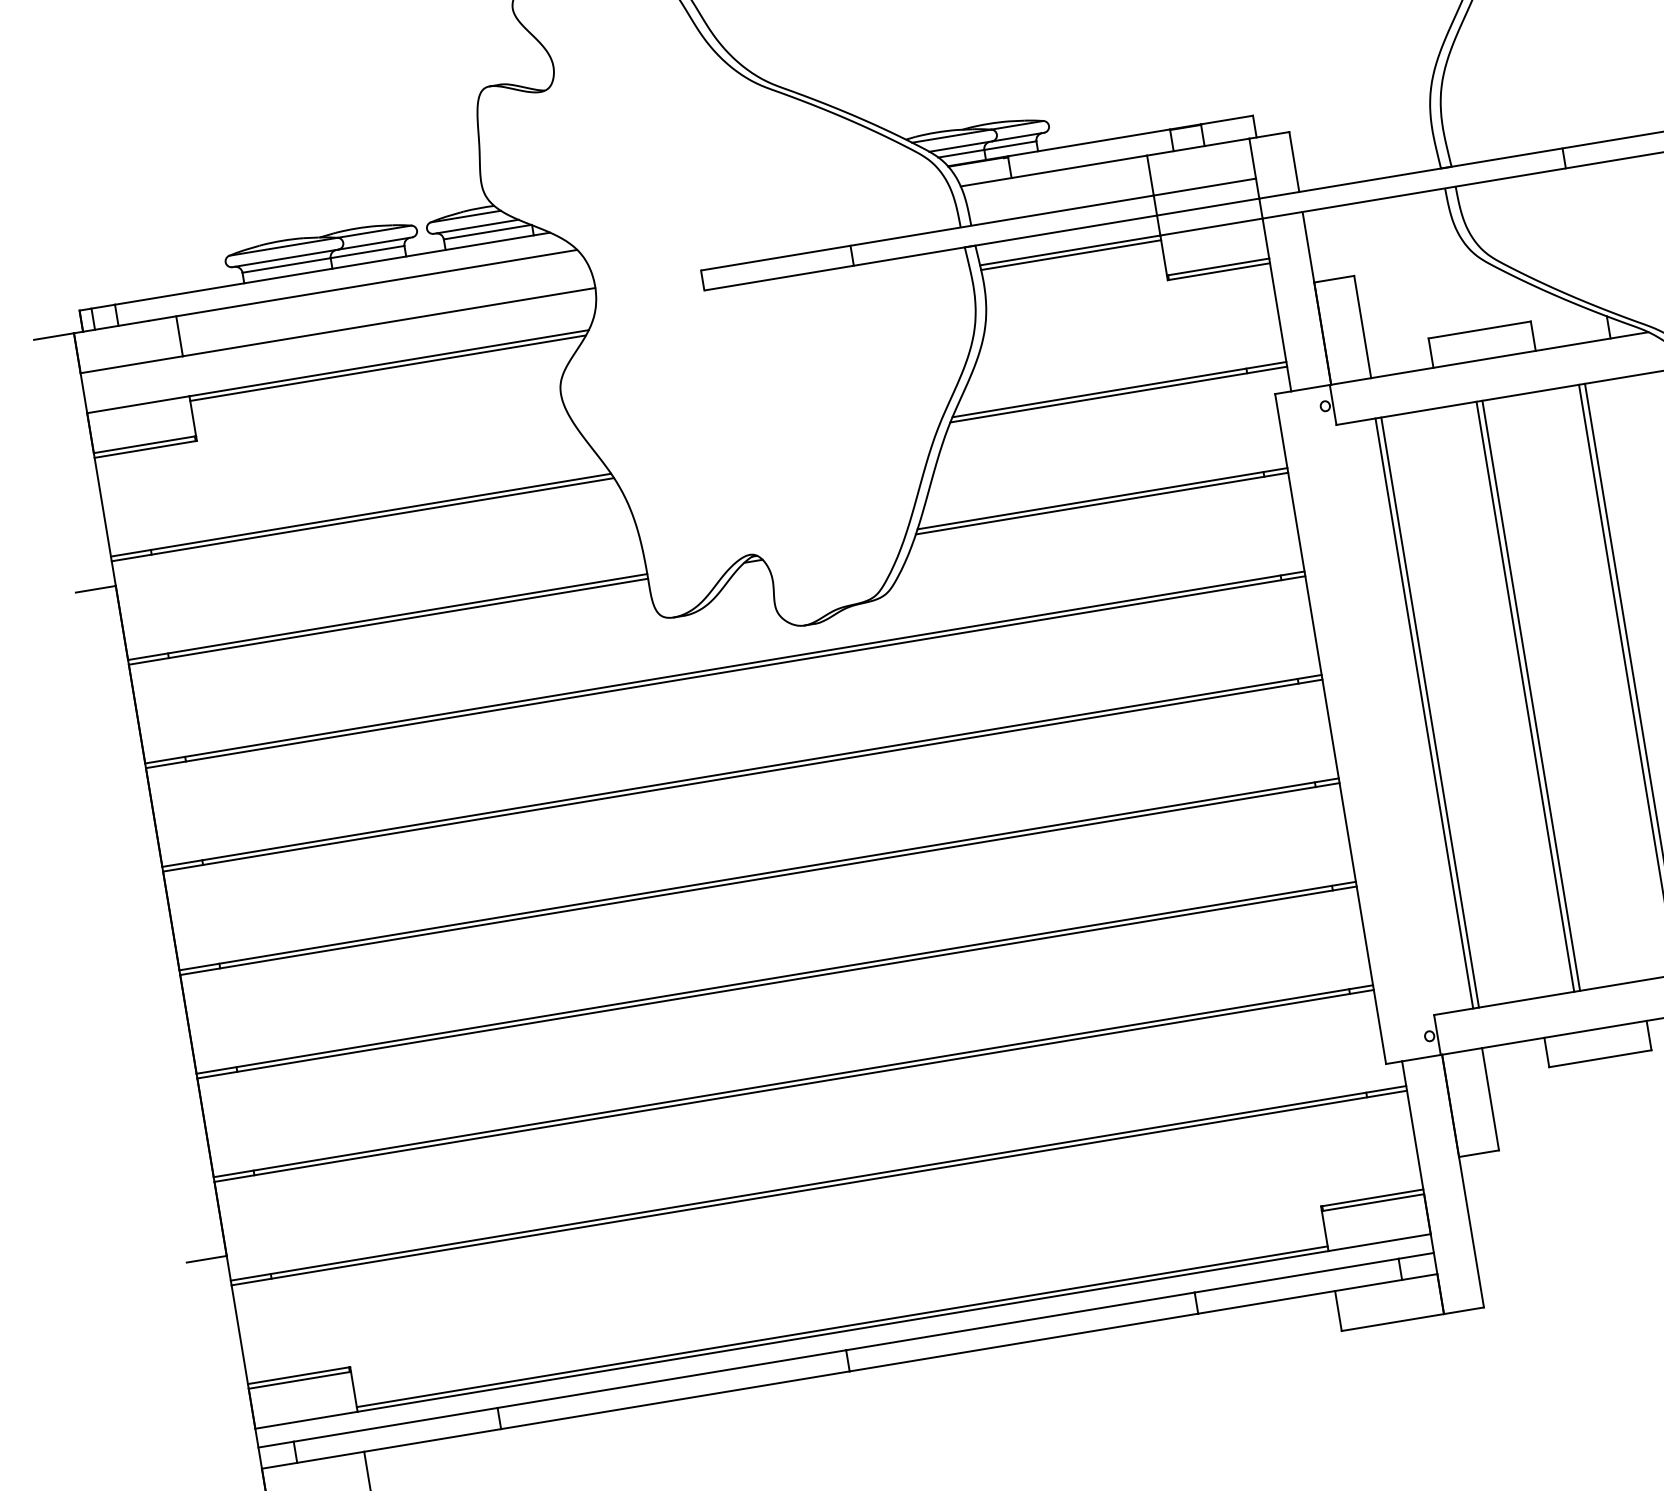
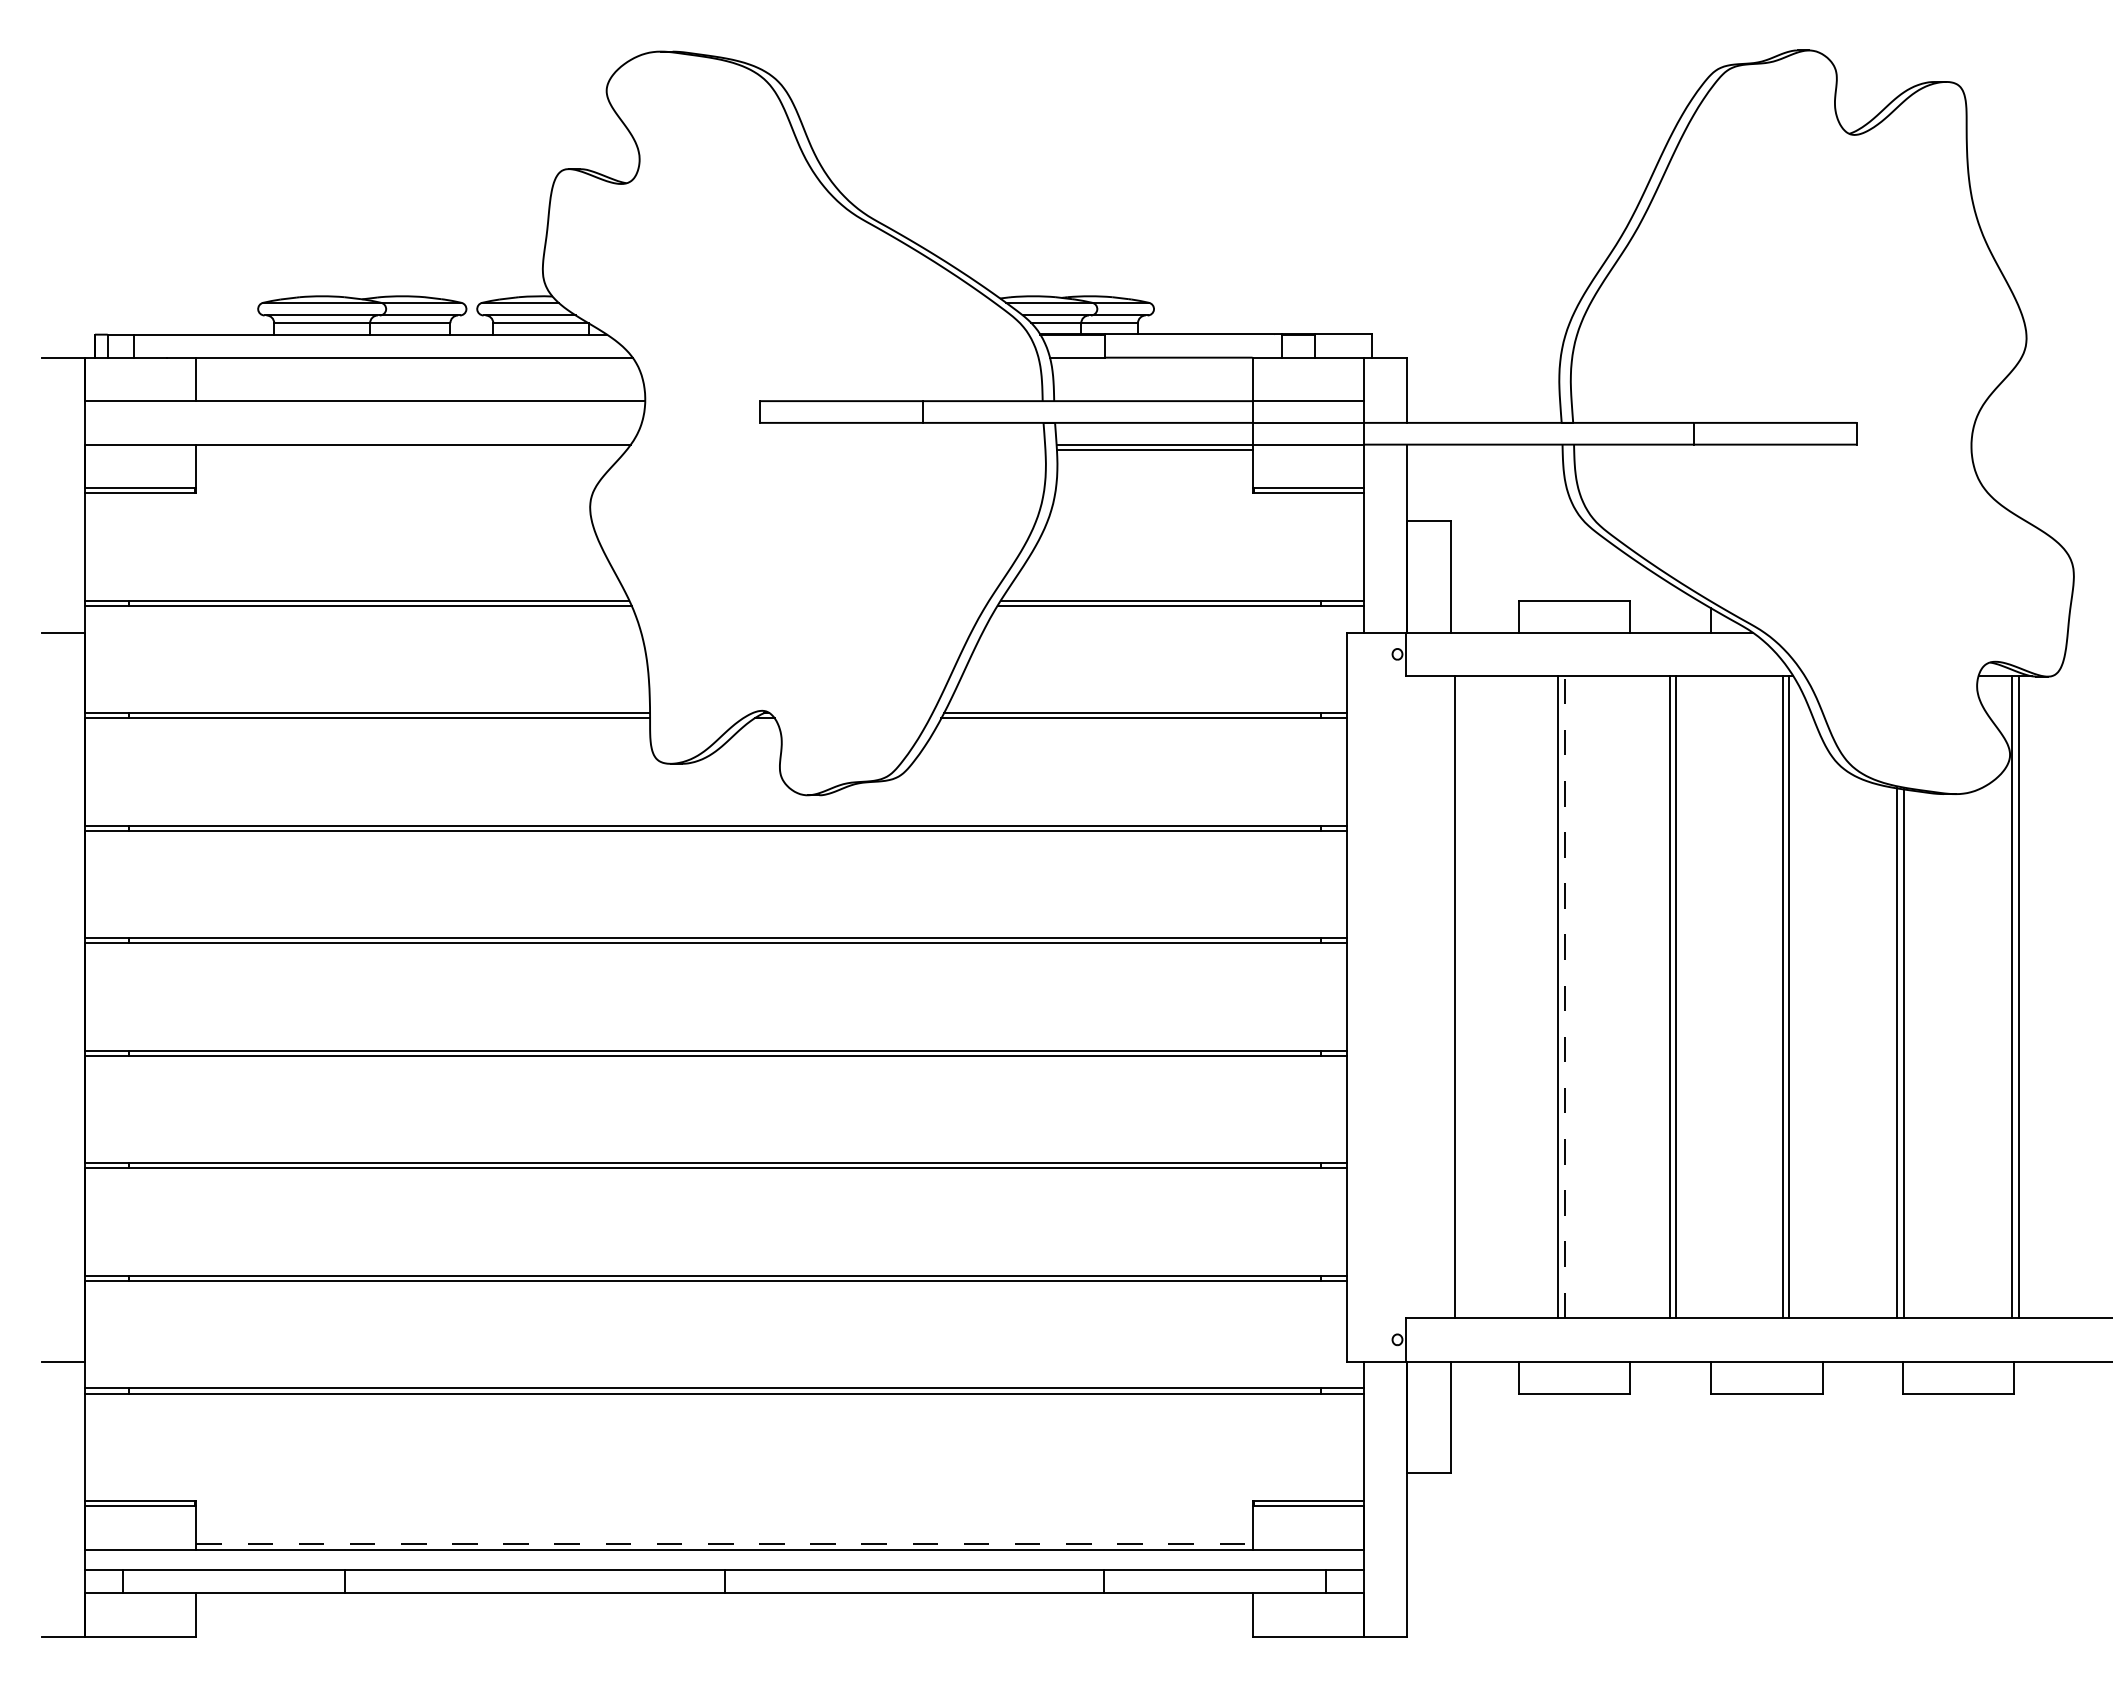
line: (387, 368) -> (411, 449), removed
line: (1531, 696) -> (1564, 997), solid -> dashed
line: (1424, 713) -> (1448, 997), removed
line: (843, 1326) -> (725, 1544), solid -> dashed

